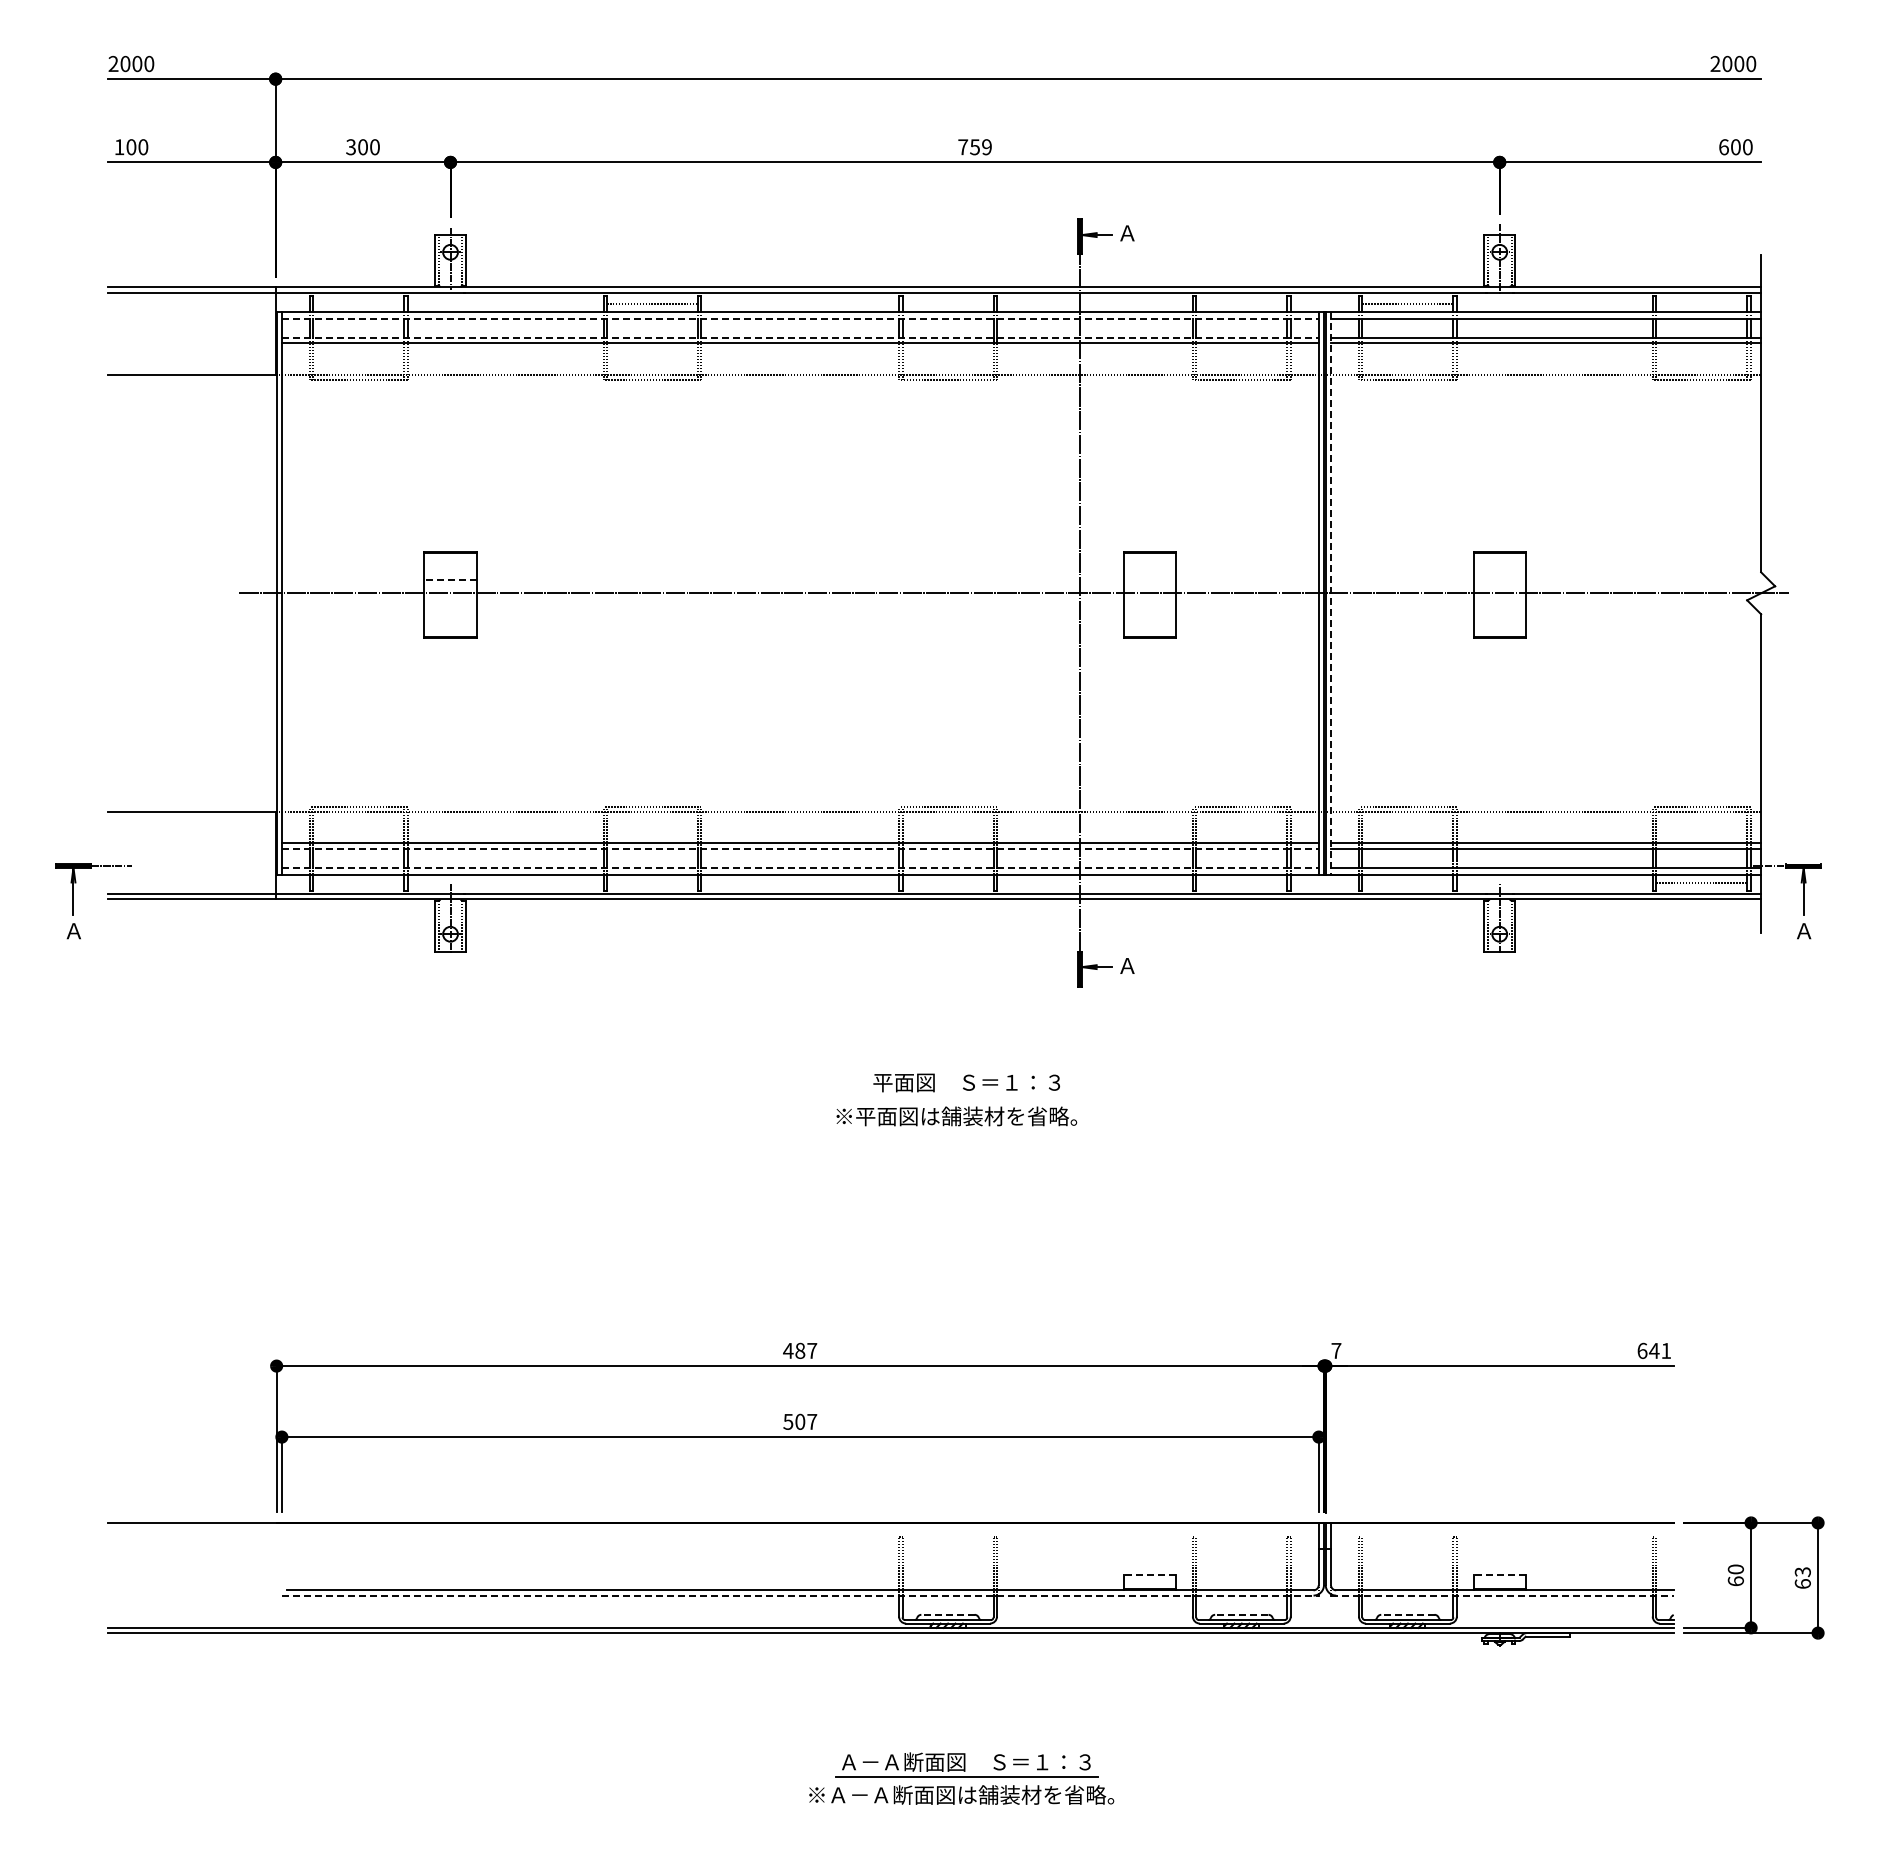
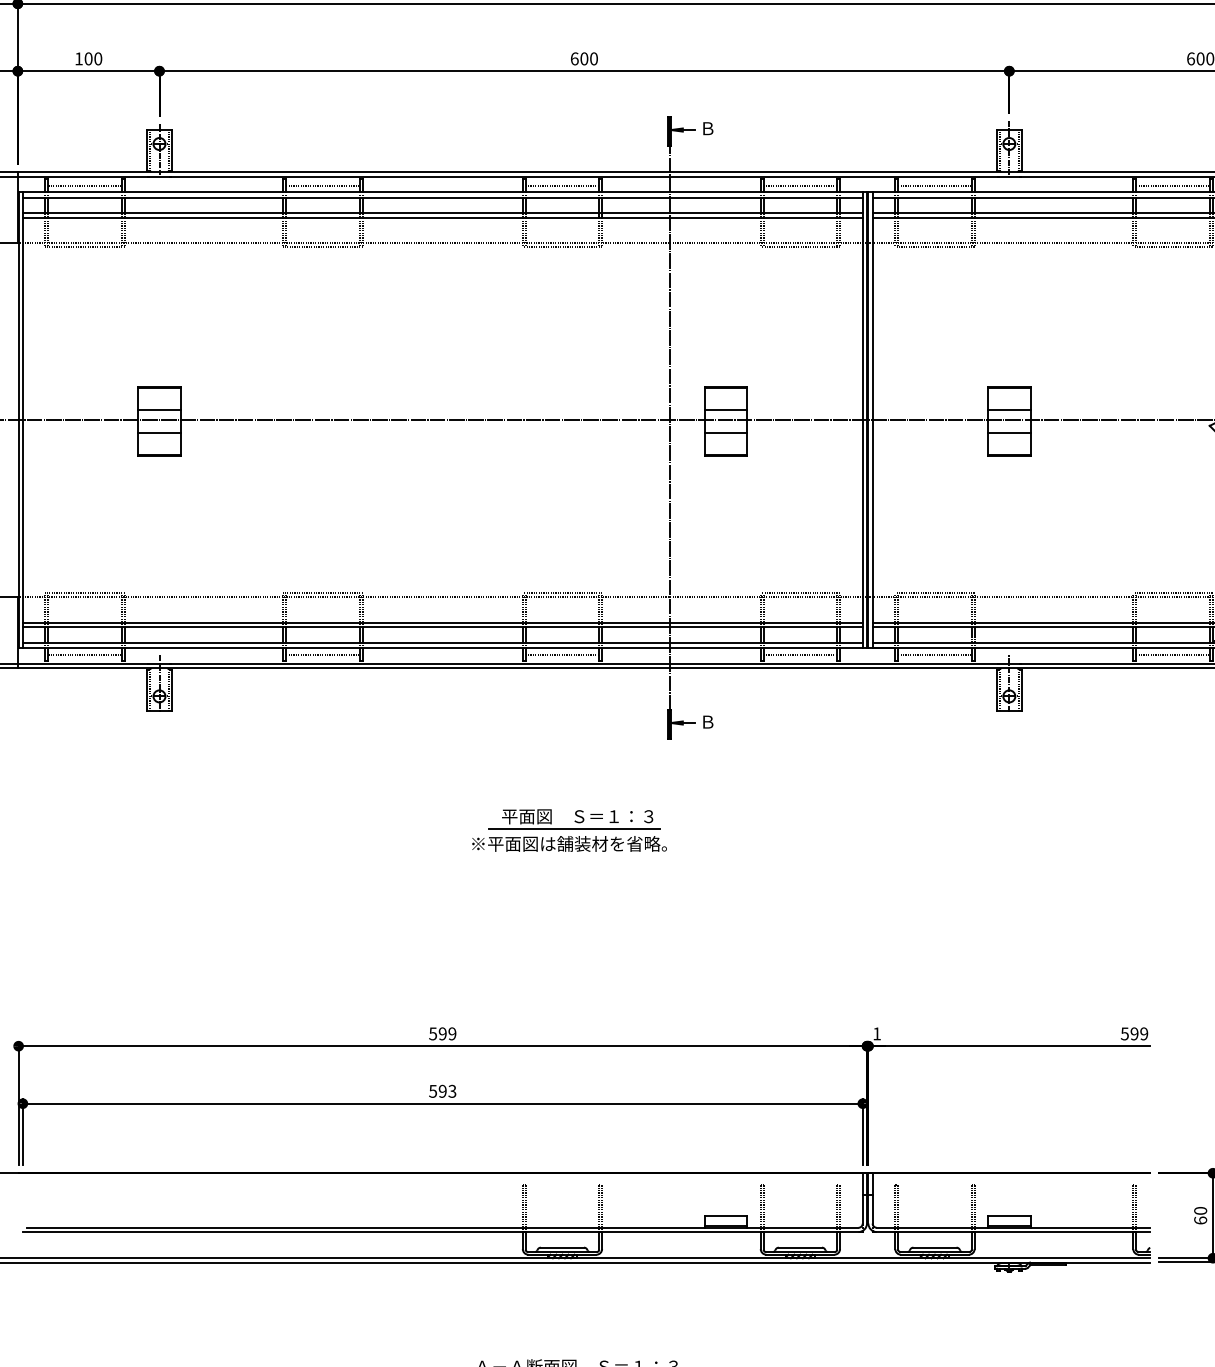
text: (350, 147) -> (78, 59), 300 -> 100
text: (974, 147) -> (583, 59), 759 -> 600
text: (1127, 233) -> (707, 128), Ａ -> Ｂ
line: (358, 303) -> (84, 185), added
line: (947, 303) -> (562, 185), added
line: (1241, 303) -> (800, 185), added
line: (1701, 303) -> (1172, 185), added
line: (800, 318) -> (442, 197), dashed -> solid
line: (800, 338) -> (442, 213), dashed -> solid
line: (450, 580) -> (159, 409), dashed -> solid
line: (1149, 580) -> (725, 409), added
line: (1499, 580) -> (1009, 409), added
line: (1330, 593) -> (872, 420), dashed -> solid
line: (450, 609) -> (159, 433), added
line: (1149, 609) -> (725, 433), added
line: (1499, 609) -> (1009, 433), added
line: (800, 848) -> (442, 626), dashed -> solid
line: (800, 867) -> (442, 642), dashed -> solid
line: (358, 882) -> (84, 654), added
line: (652, 882) -> (323, 654), added
line: (947, 882) -> (562, 654), added
line: (1241, 882) -> (800, 654), added
line: (1407, 882) -> (934, 654), added
text: (1127, 965) -> (707, 721), Ａ -> Ｂ
line: (961, 1098) -> (573, 829), added
text: (800, 1350) -> (442, 1033), 487 -> 599
text: (1336, 1350) -> (877, 1033), 7 -> 1
text: (1654, 1350) -> (1134, 1033), 641 -> 599
text: (806, 1421) -> (447, 1091), 507 -> 593
line: (1149, 1575) -> (725, 1215), dashed -> solid
line: (1499, 1575) -> (1009, 1215), dashed -> solid
line: (800, 1595) -> (442, 1231), dashed -> solid
line: (1502, 1595) -> (1011, 1231), dashed -> solid
line: (948, 1614) -> (562, 1247), dashed -> solid
line: (1241, 1614) -> (800, 1247), dashed -> solid
line: (1407, 1614) -> (934, 1247), dashed -> solid

